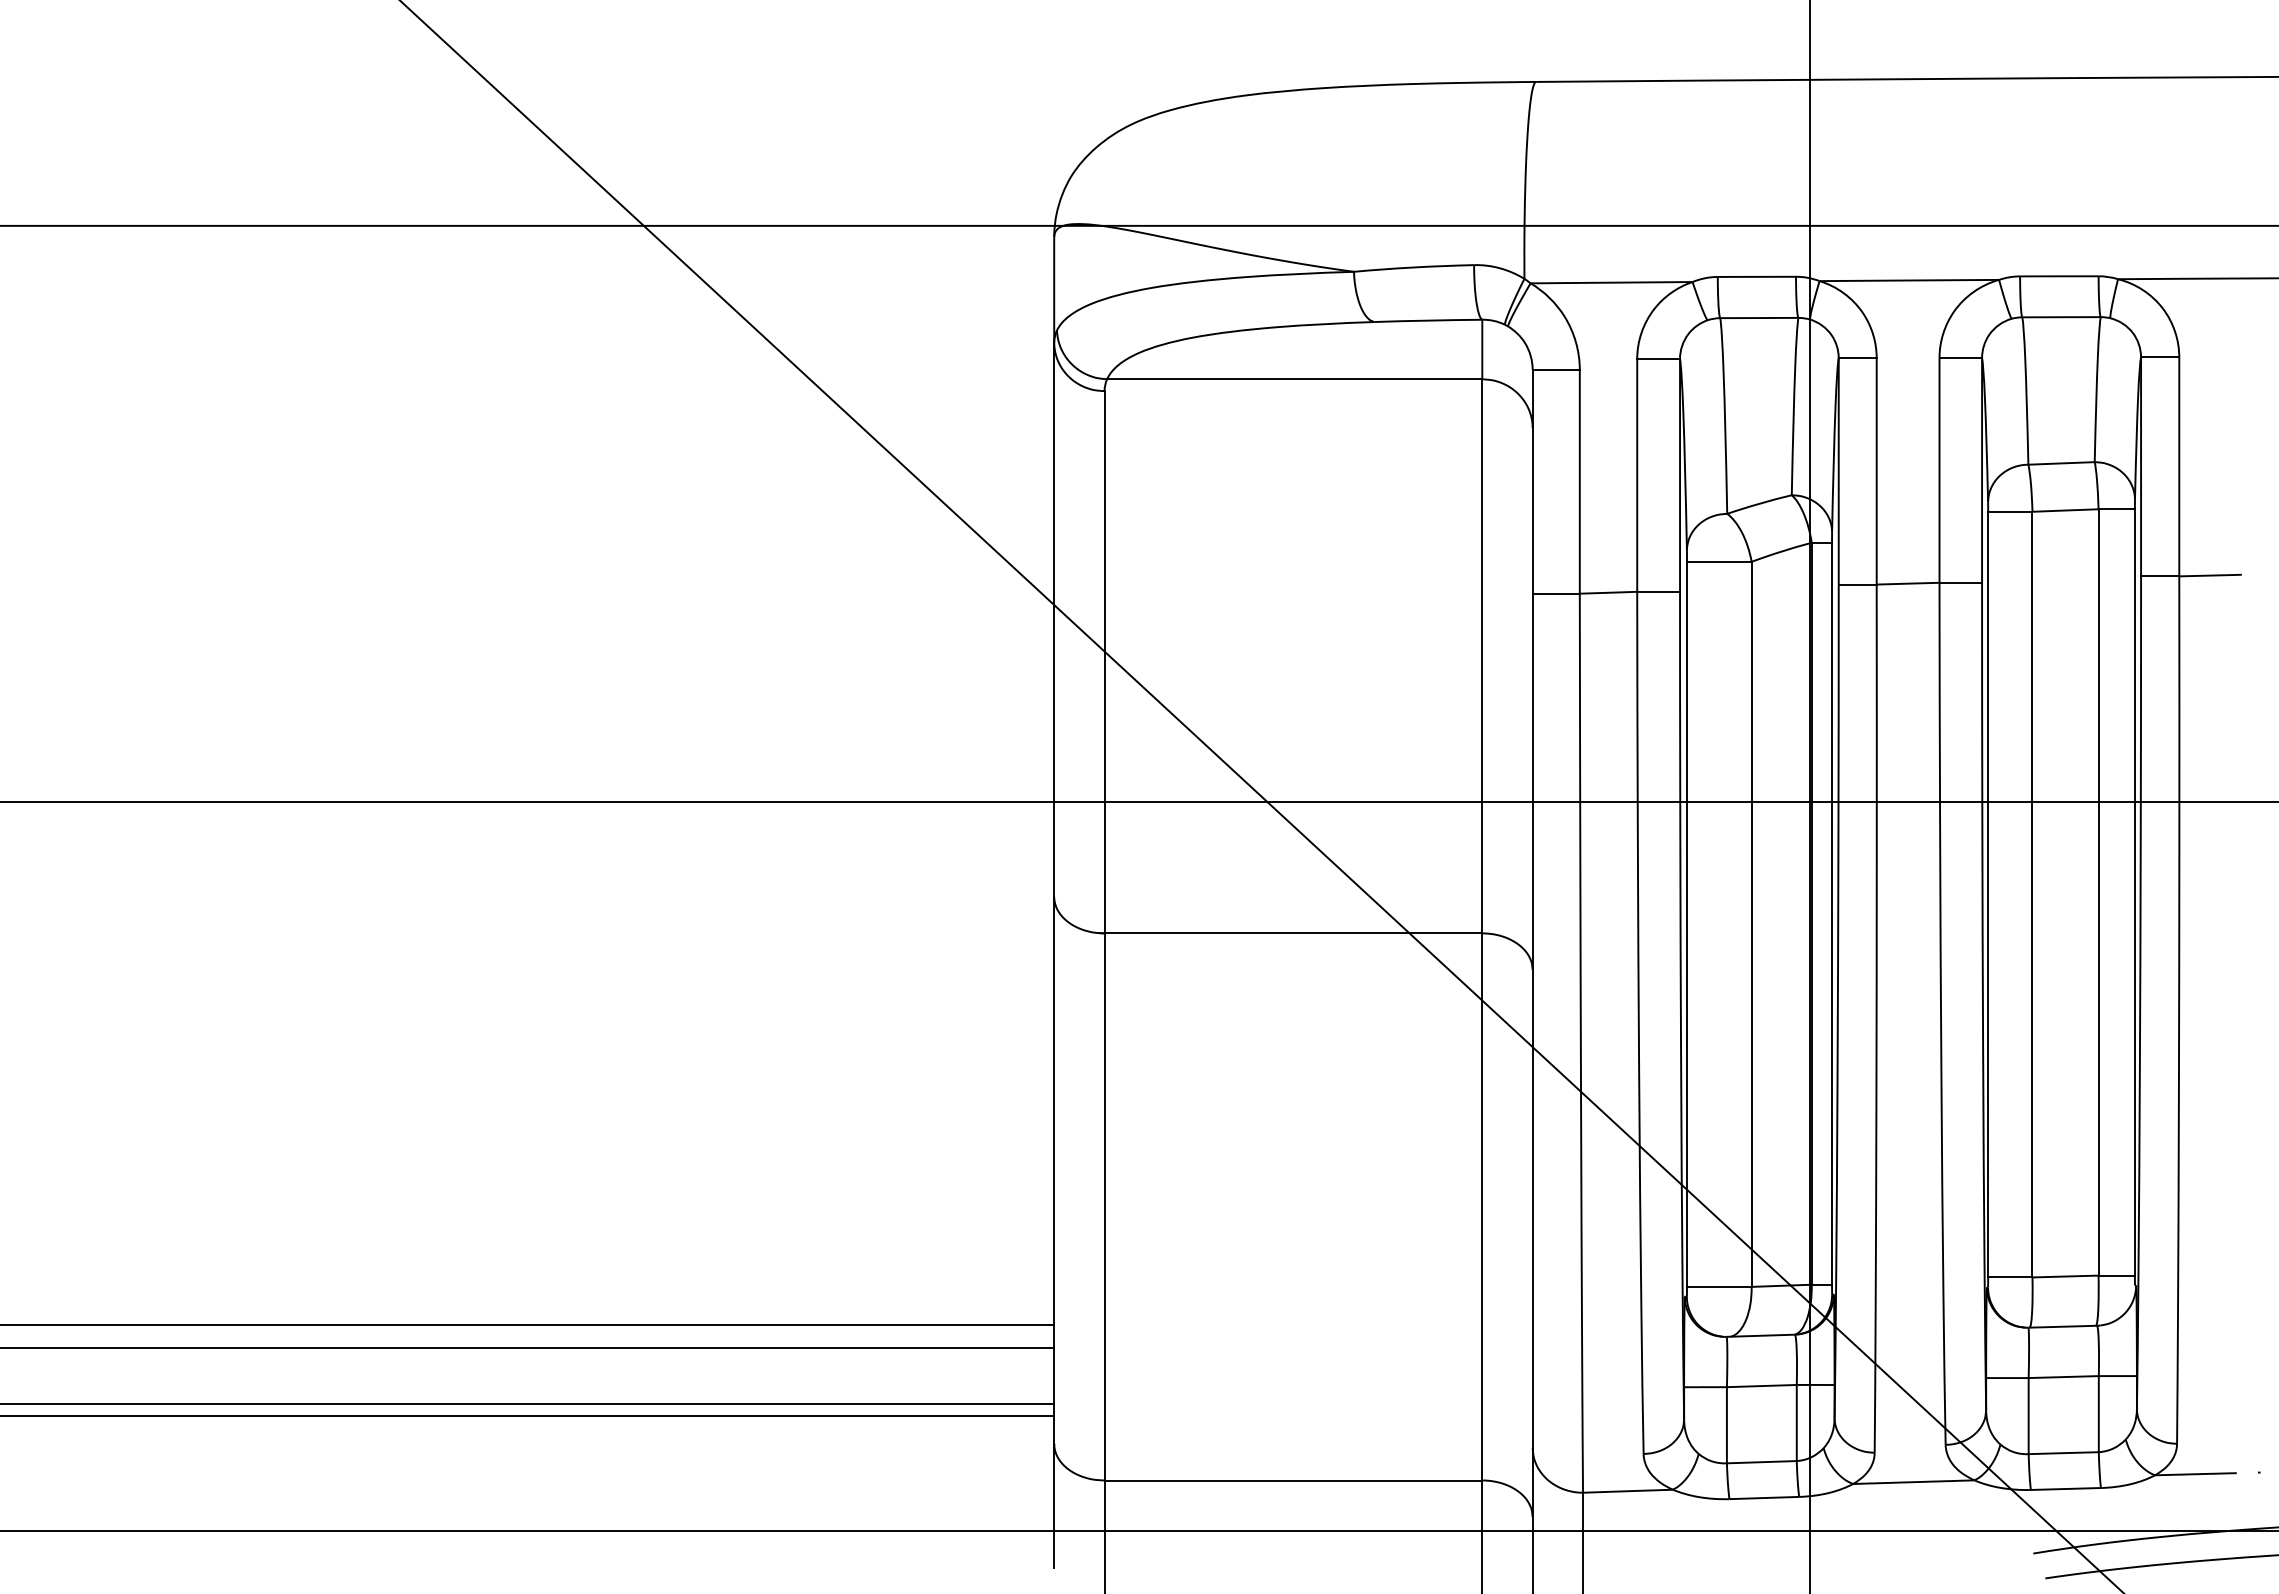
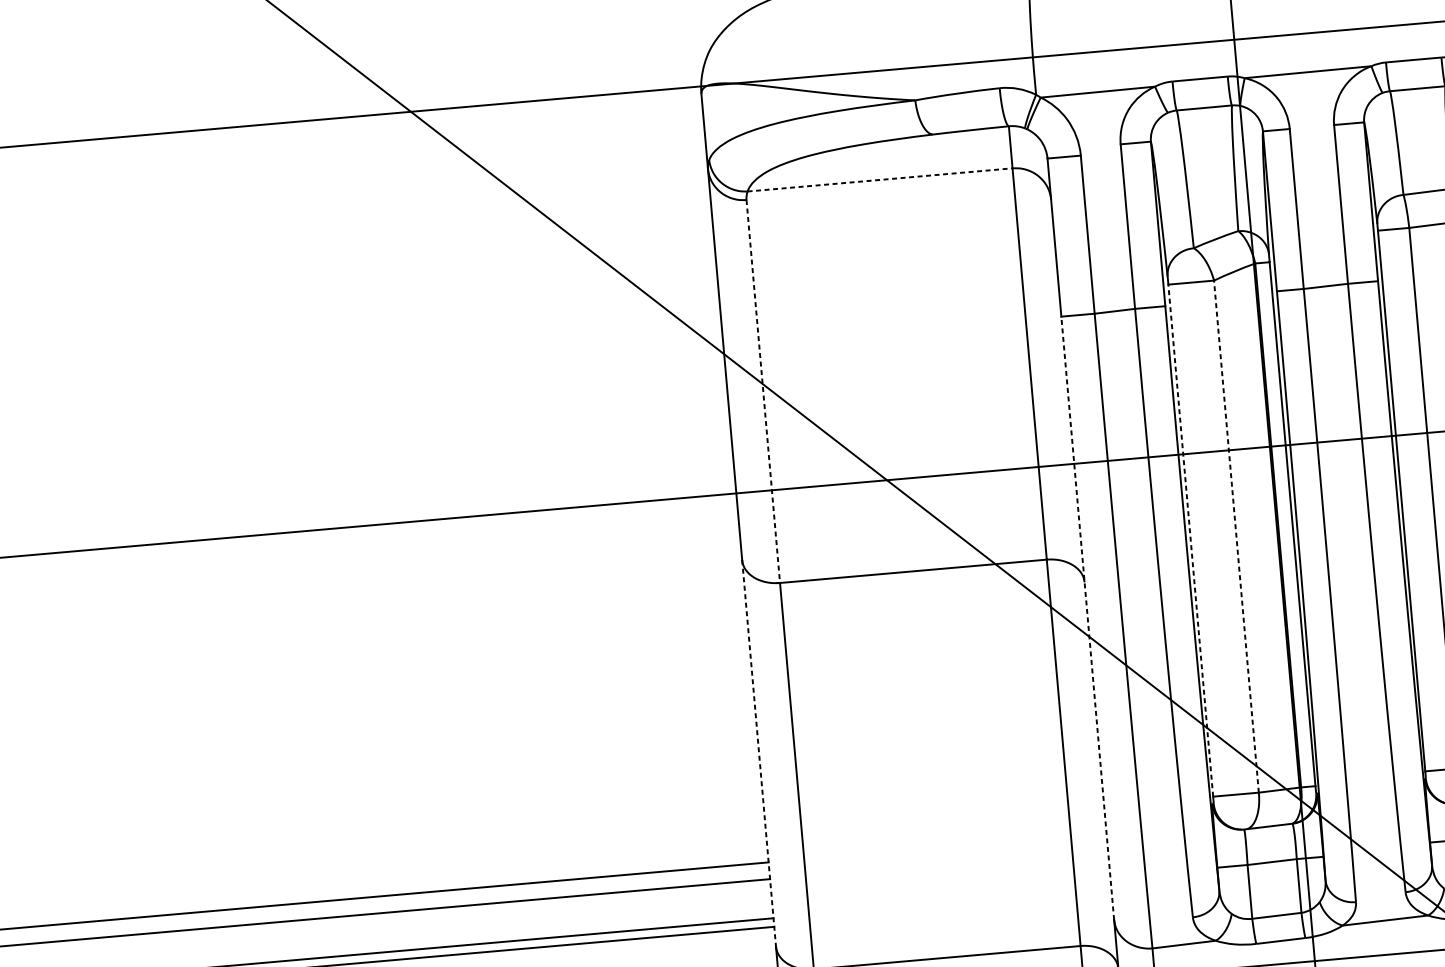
line: (1294, 379) -> (879, 180), solid -> dashed
line: (1104, 662) -> (763, 391), solid -> dashed
line: (1686, 924) -> (1190, 540), solid -> dashed
line: (1751, 924) -> (1236, 536), solid -> dashed
line: (1532, 1020) -> (1087, 618), solid -> dashed
line: (1054, 1170) -> (759, 753), solid -> dashed

